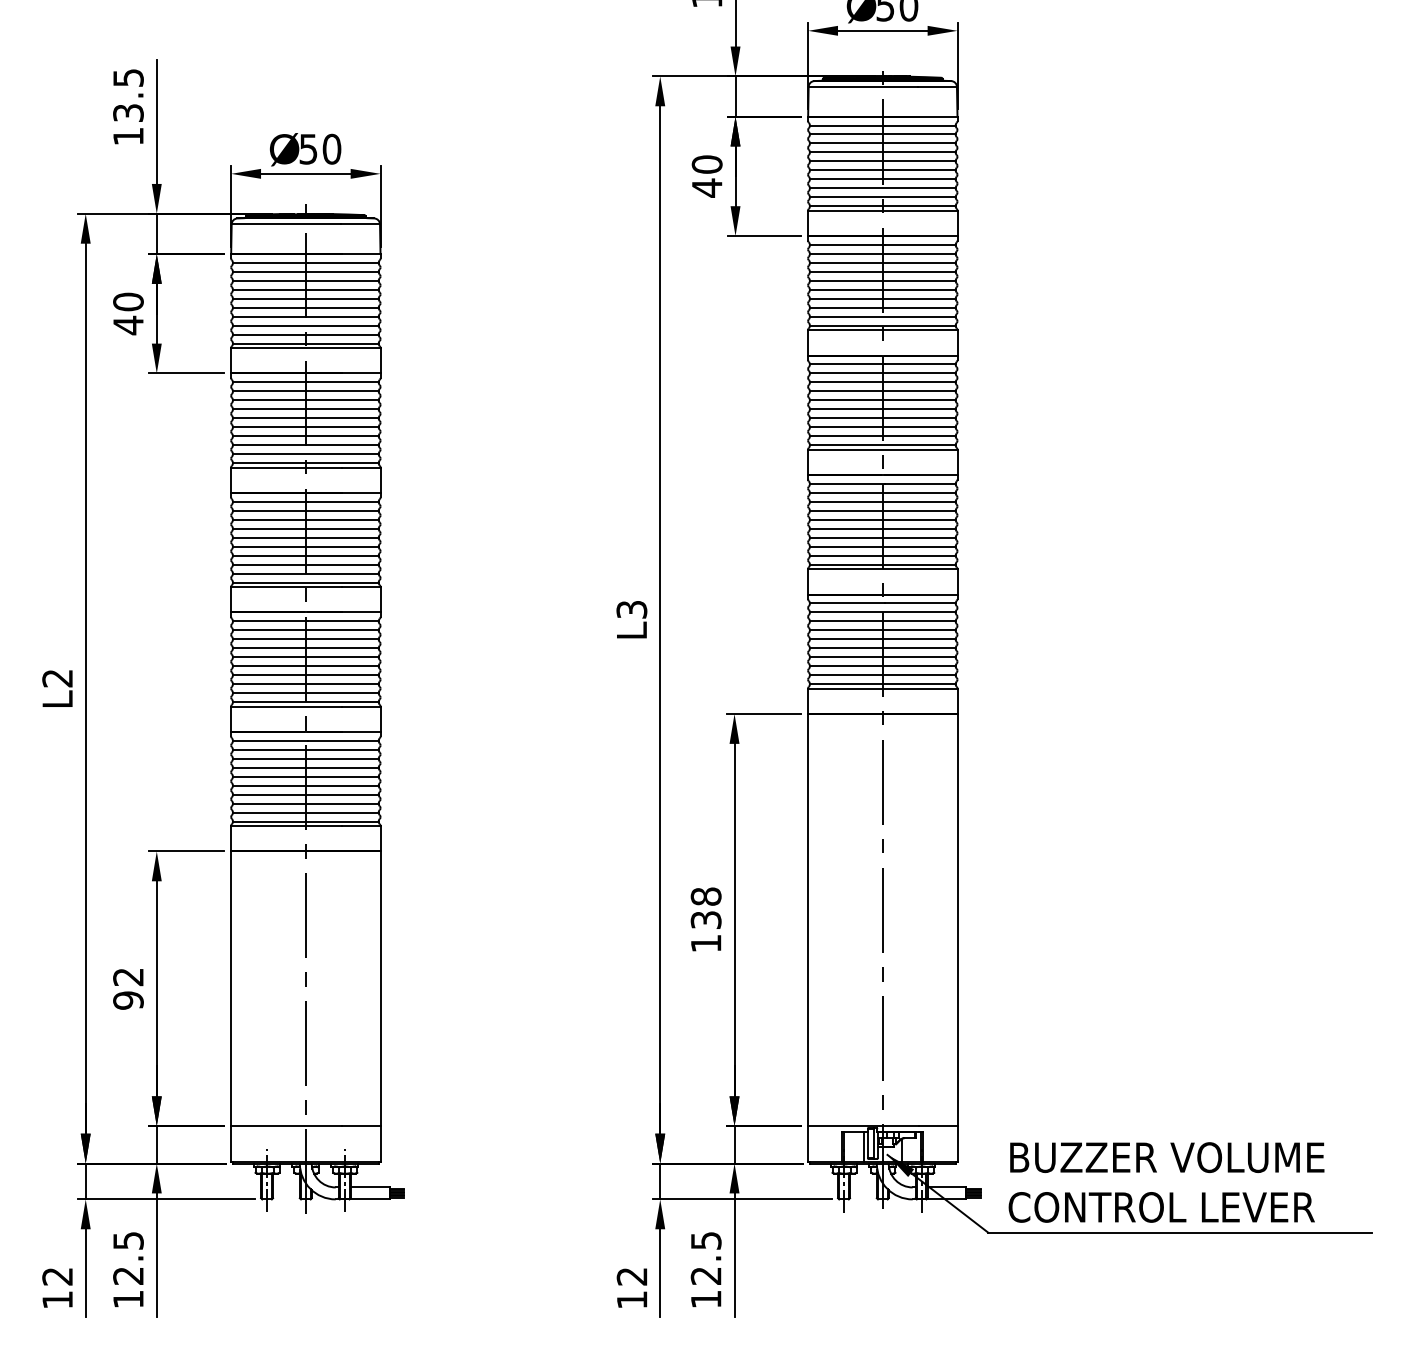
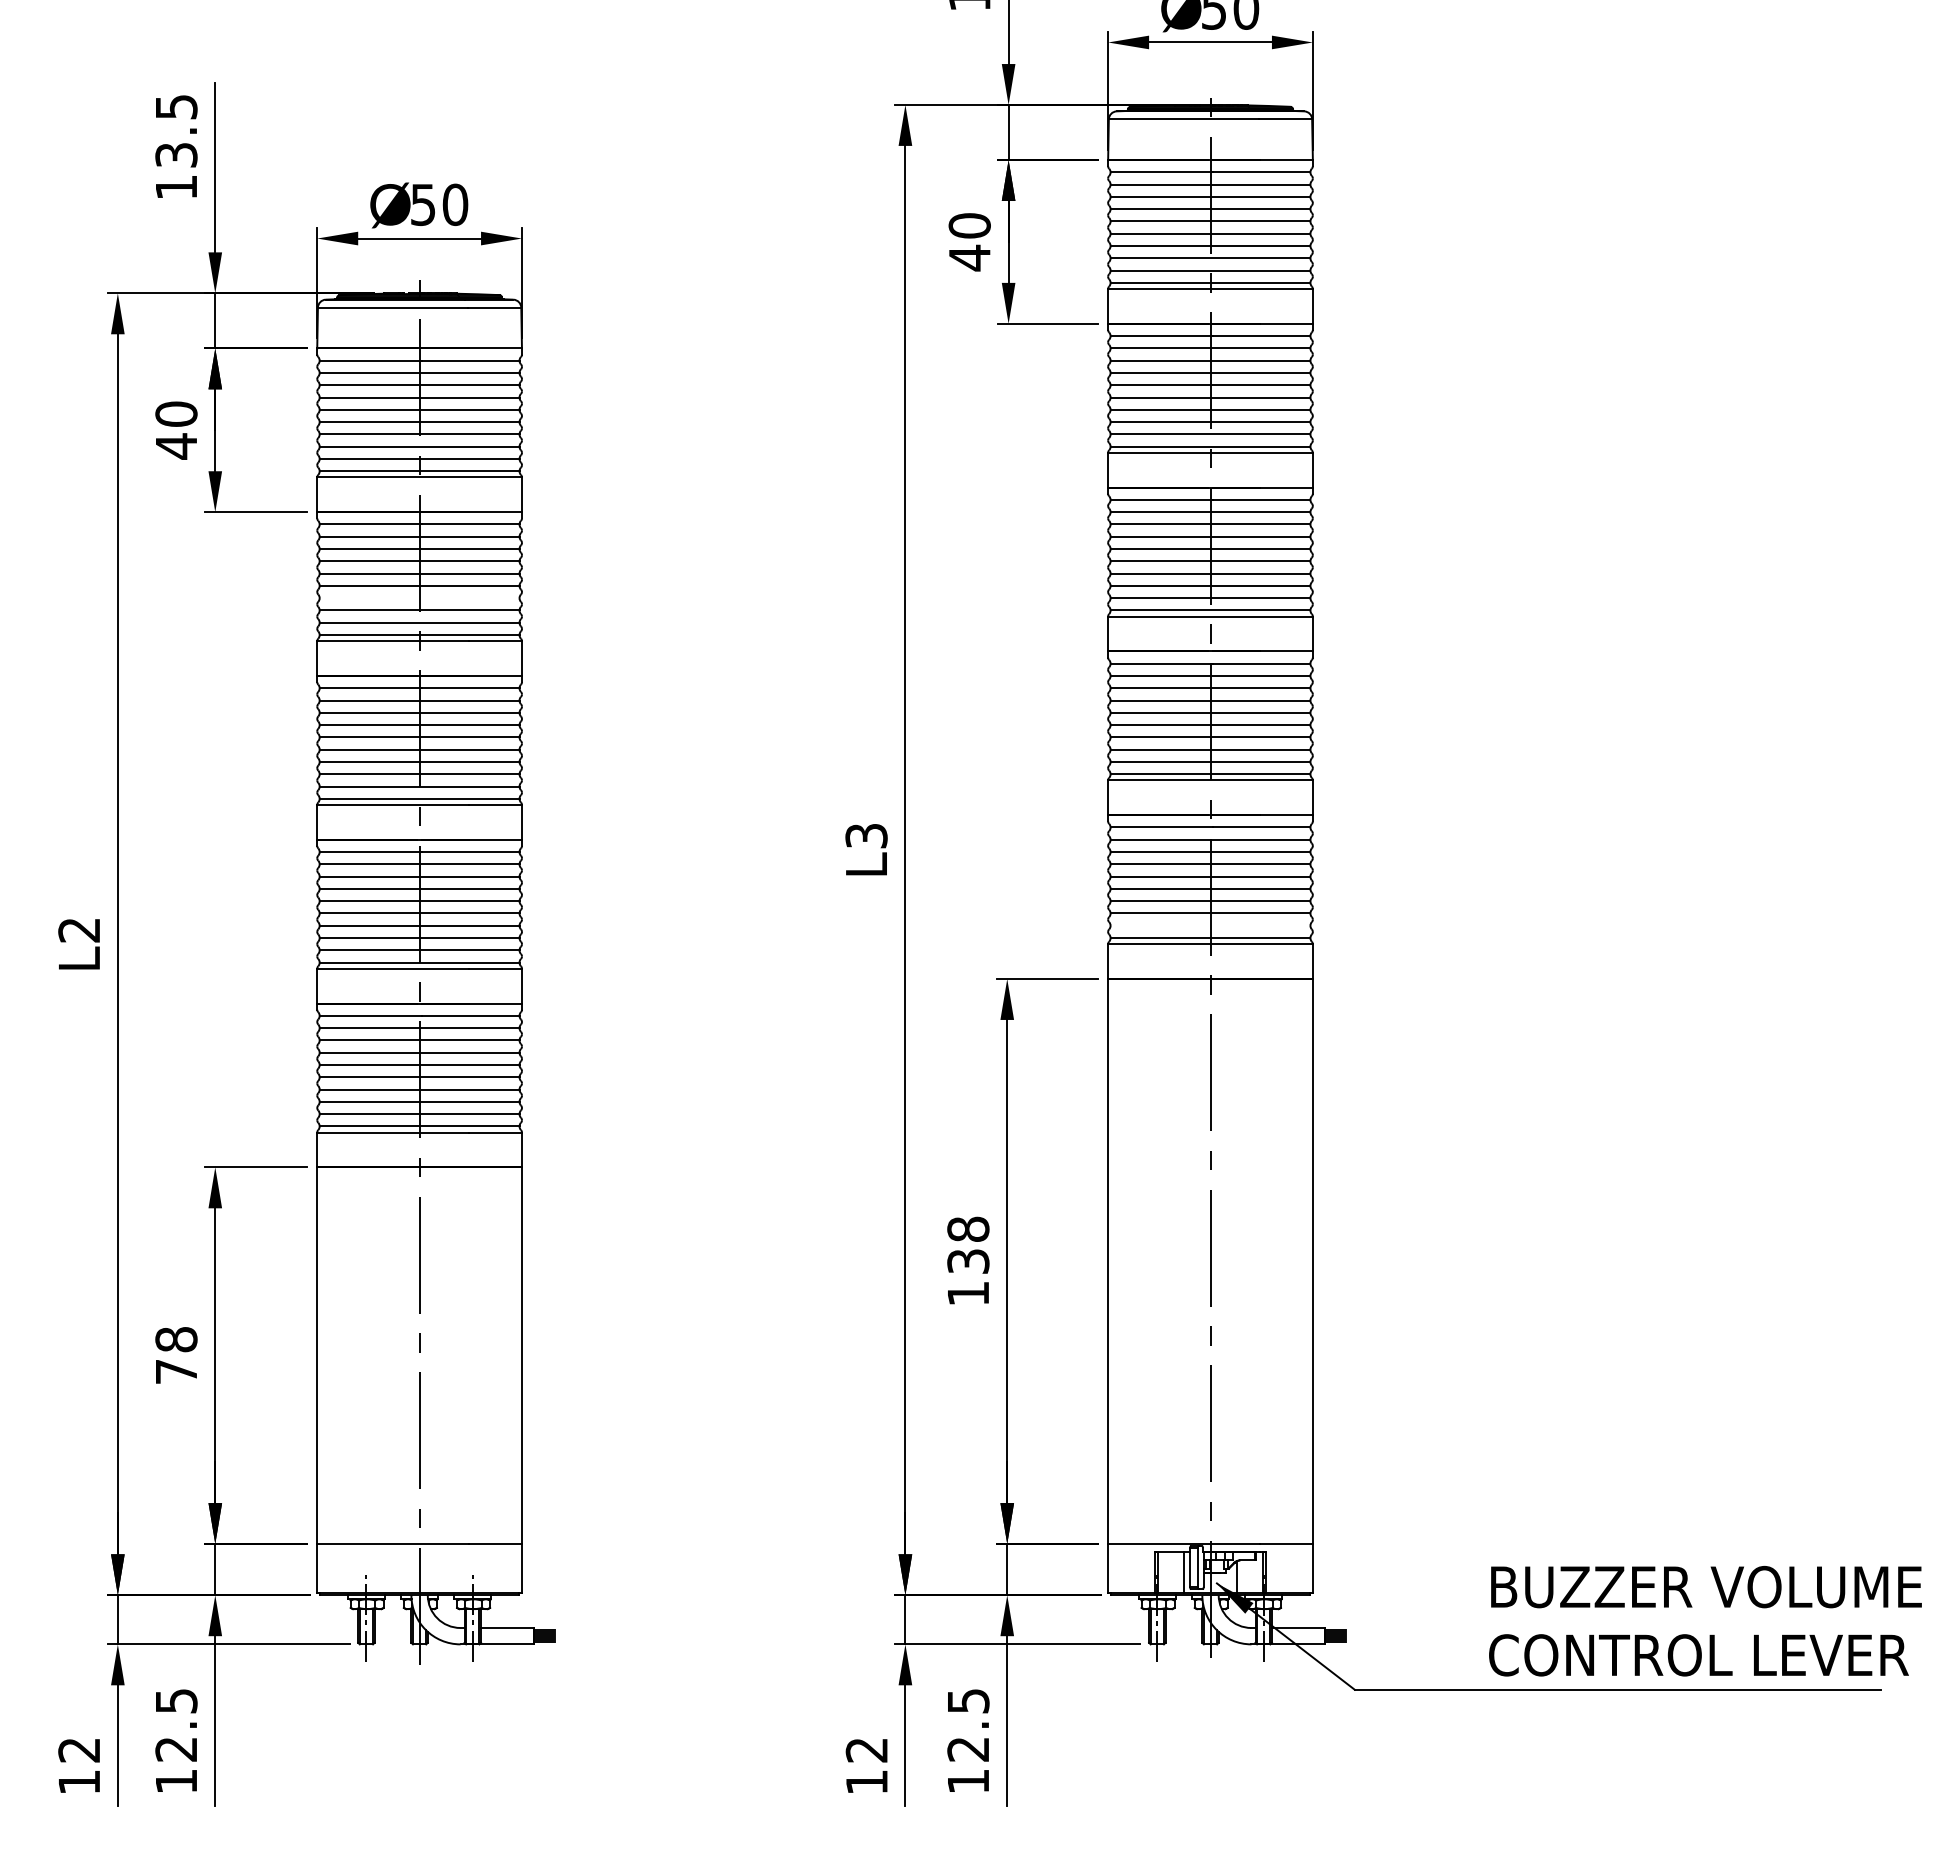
line: (305, 436) -> (419, 598), removed
line: (882, 674) -> (1210, 925), removed
text: (128, 988) -> (176, 1355), 92 -> 78
text: (1166, 1182) -> (1705, 1621), moved

